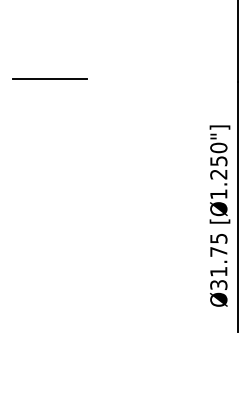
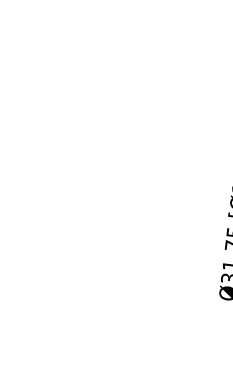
line: (49, 78) -> (86, 53), removed

